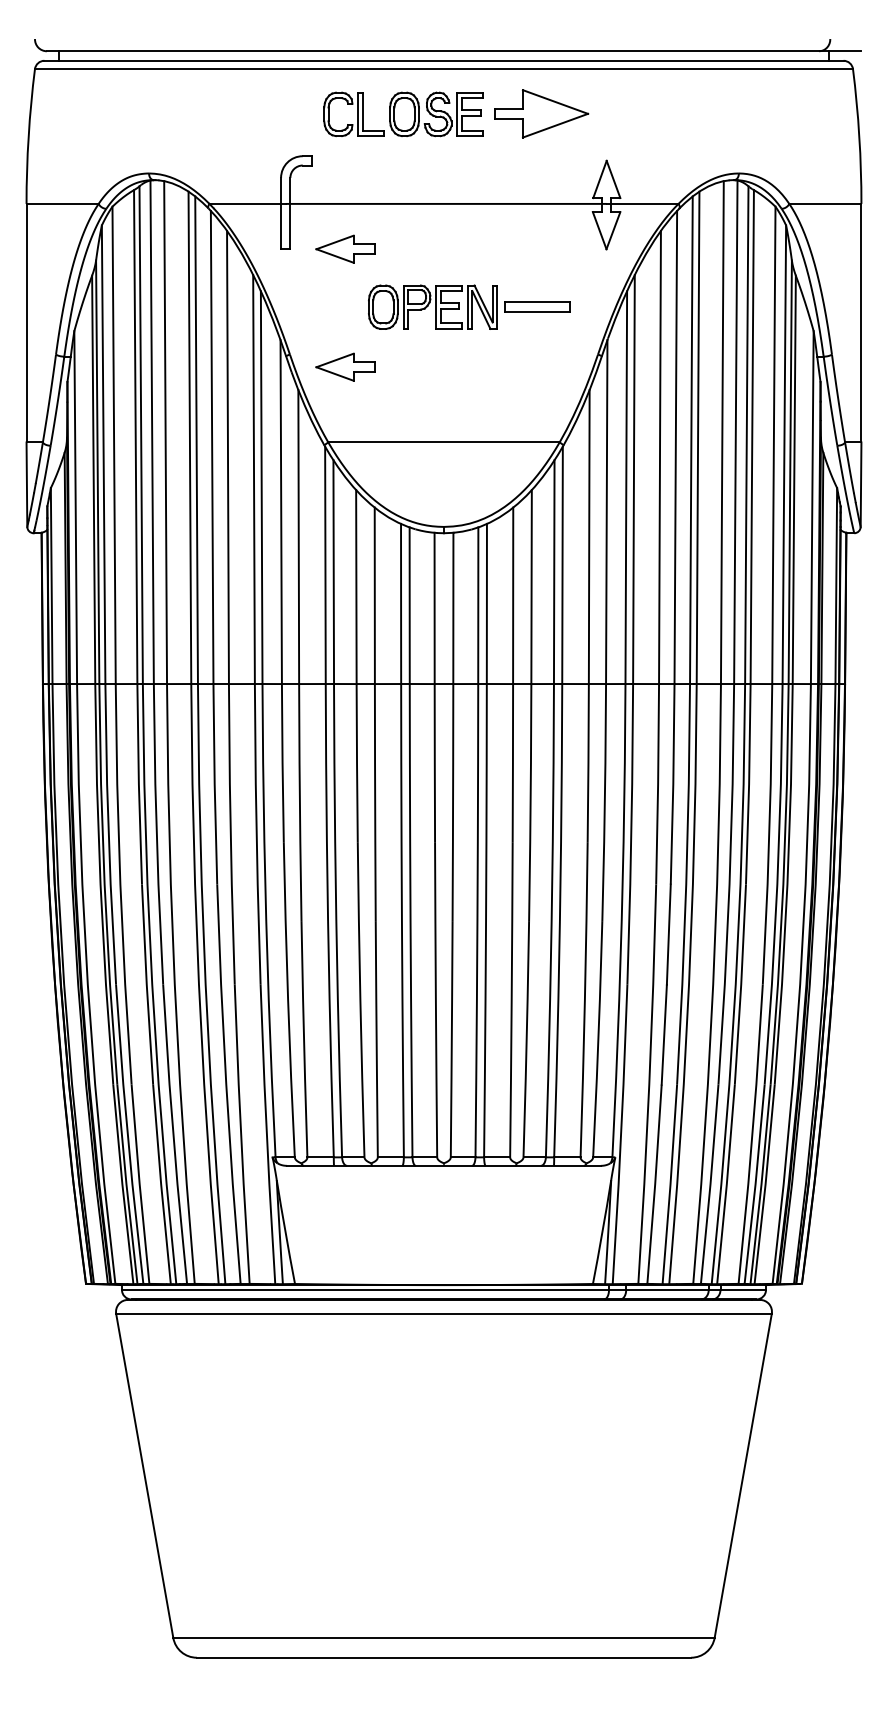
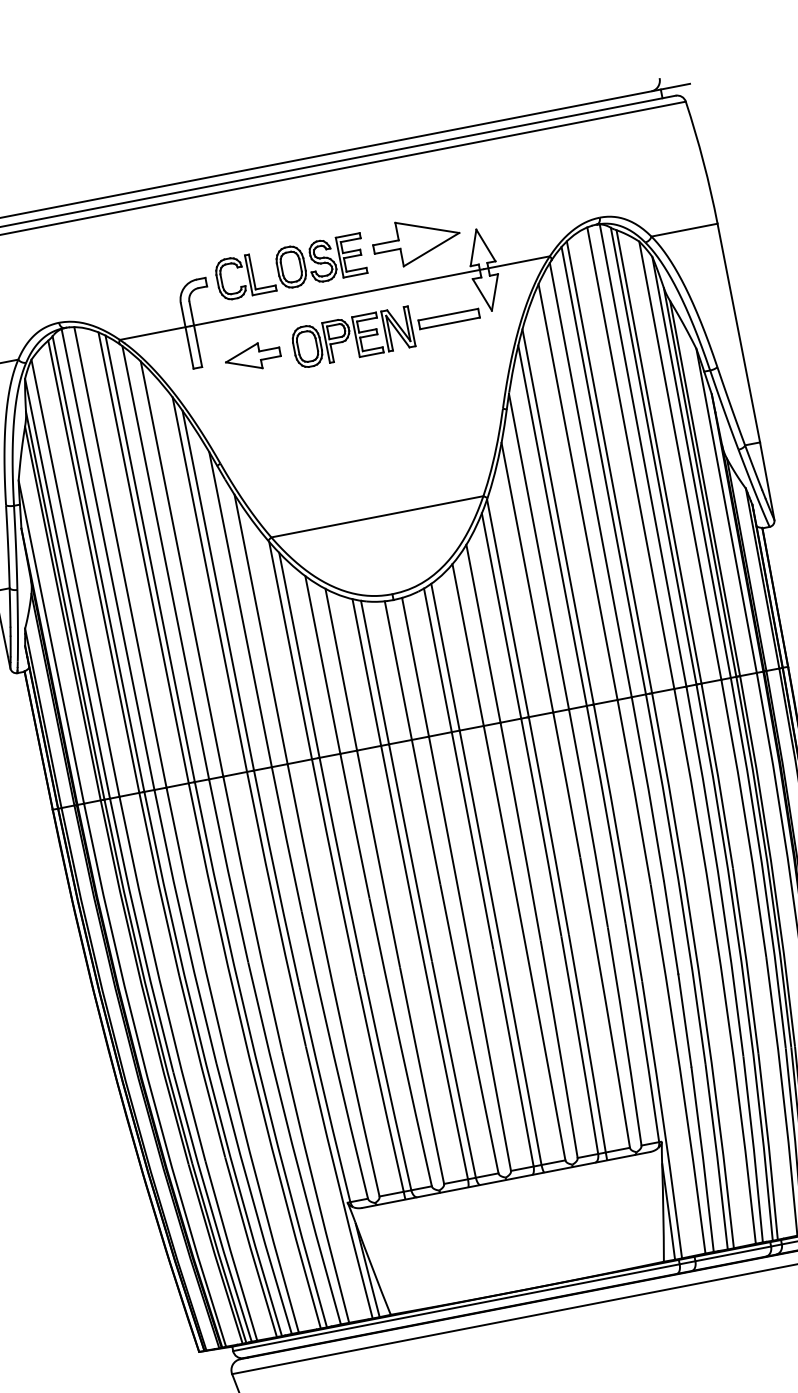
part: (541, 113) -> (416, 240), moved
part: (403, 114) -> (290, 267), moved
part: (469, 306) -> (386, 330), moved
part: (345, 366) -> (273, 464), removed

